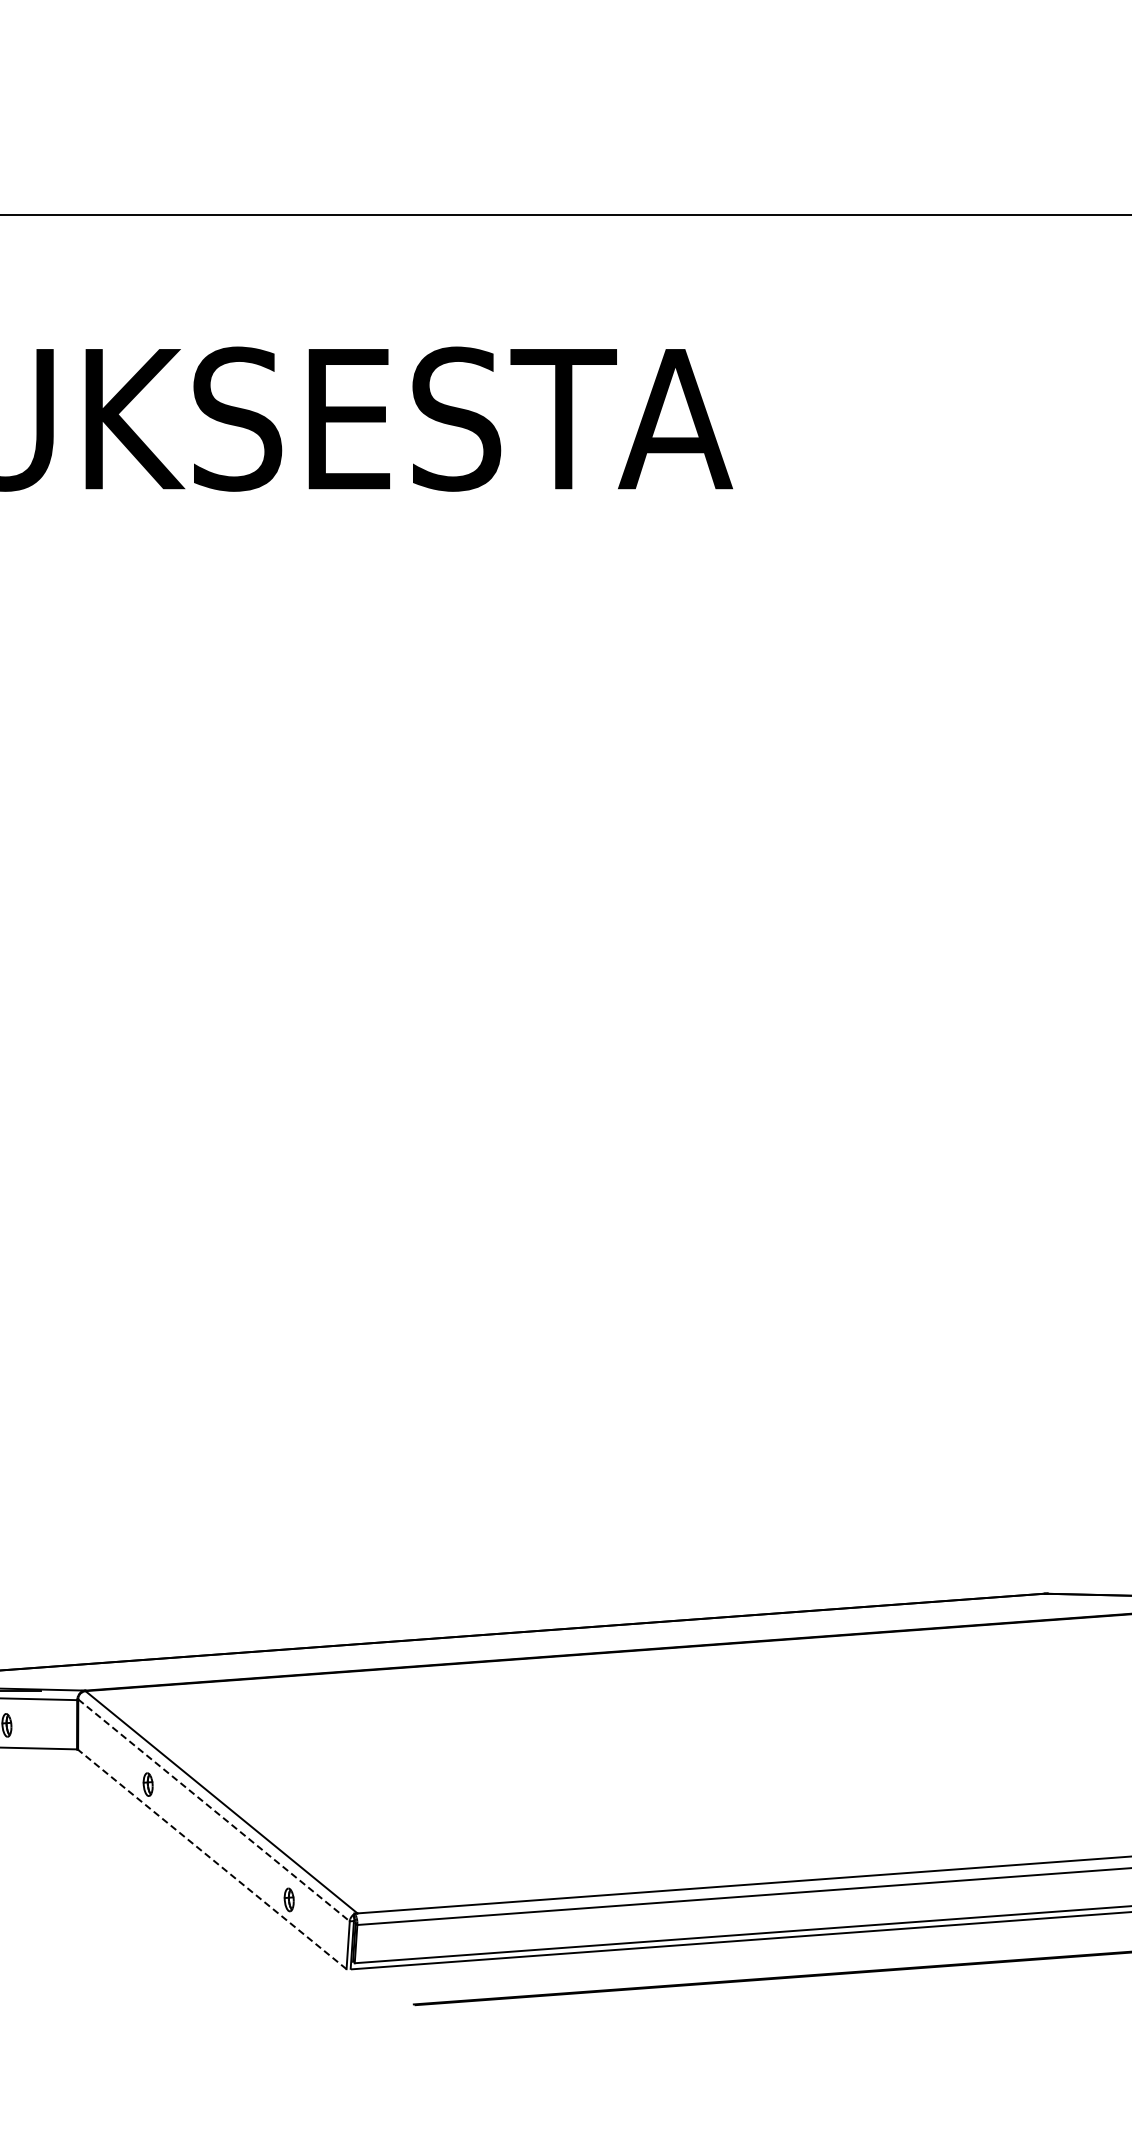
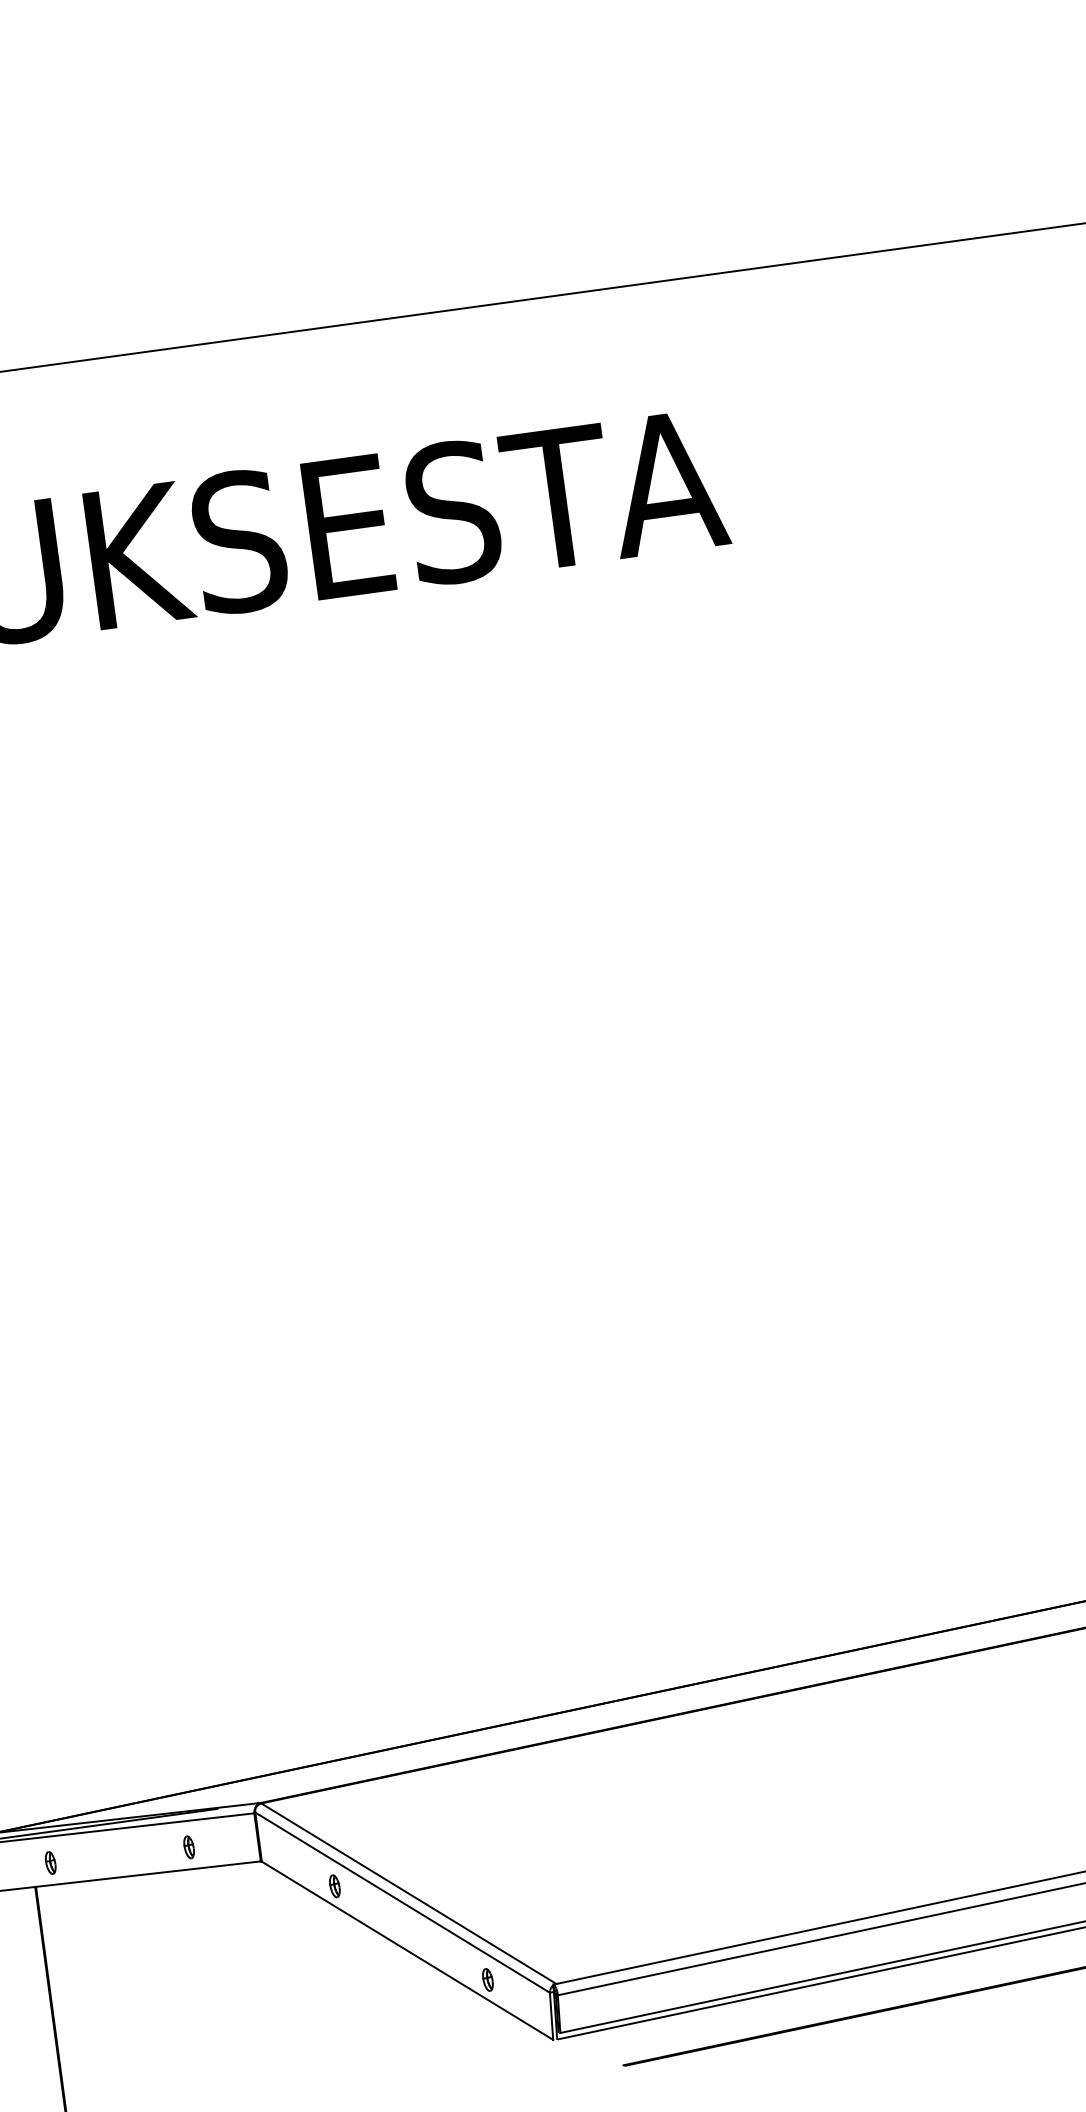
line: (214, 1810) -> (403, 1902), dashed -> solid
line: (211, 1859) -> (406, 1950), dashed -> solid

